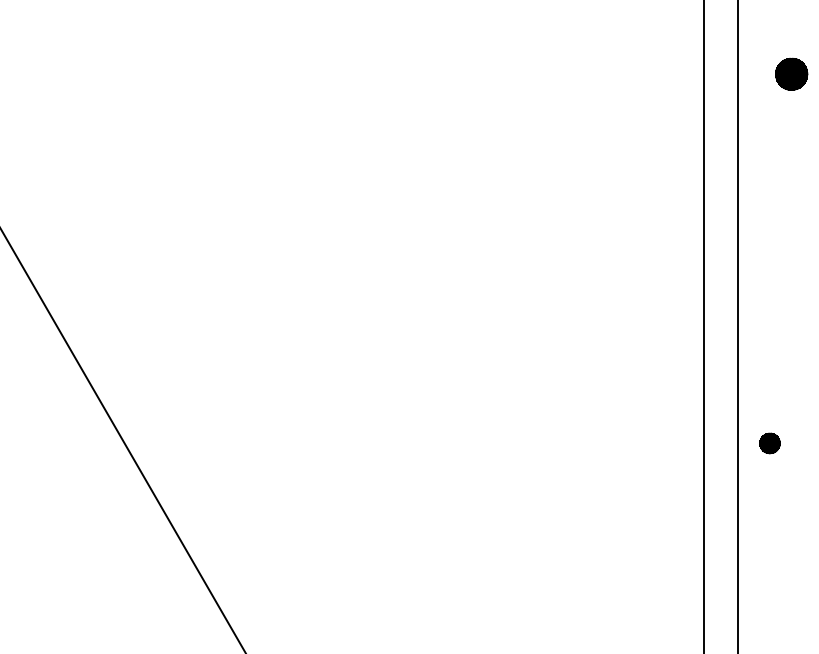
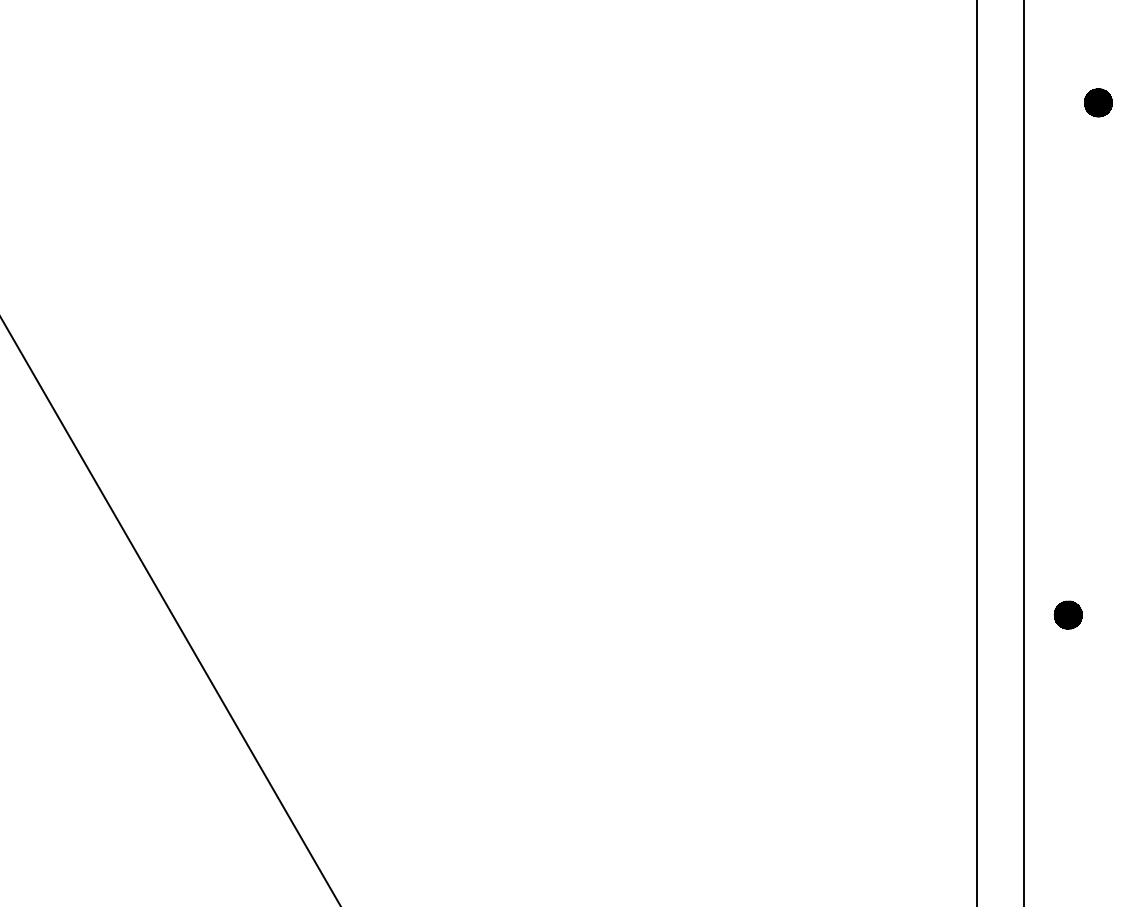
part: (791, 74) -> (1098, 102), size x0.62

